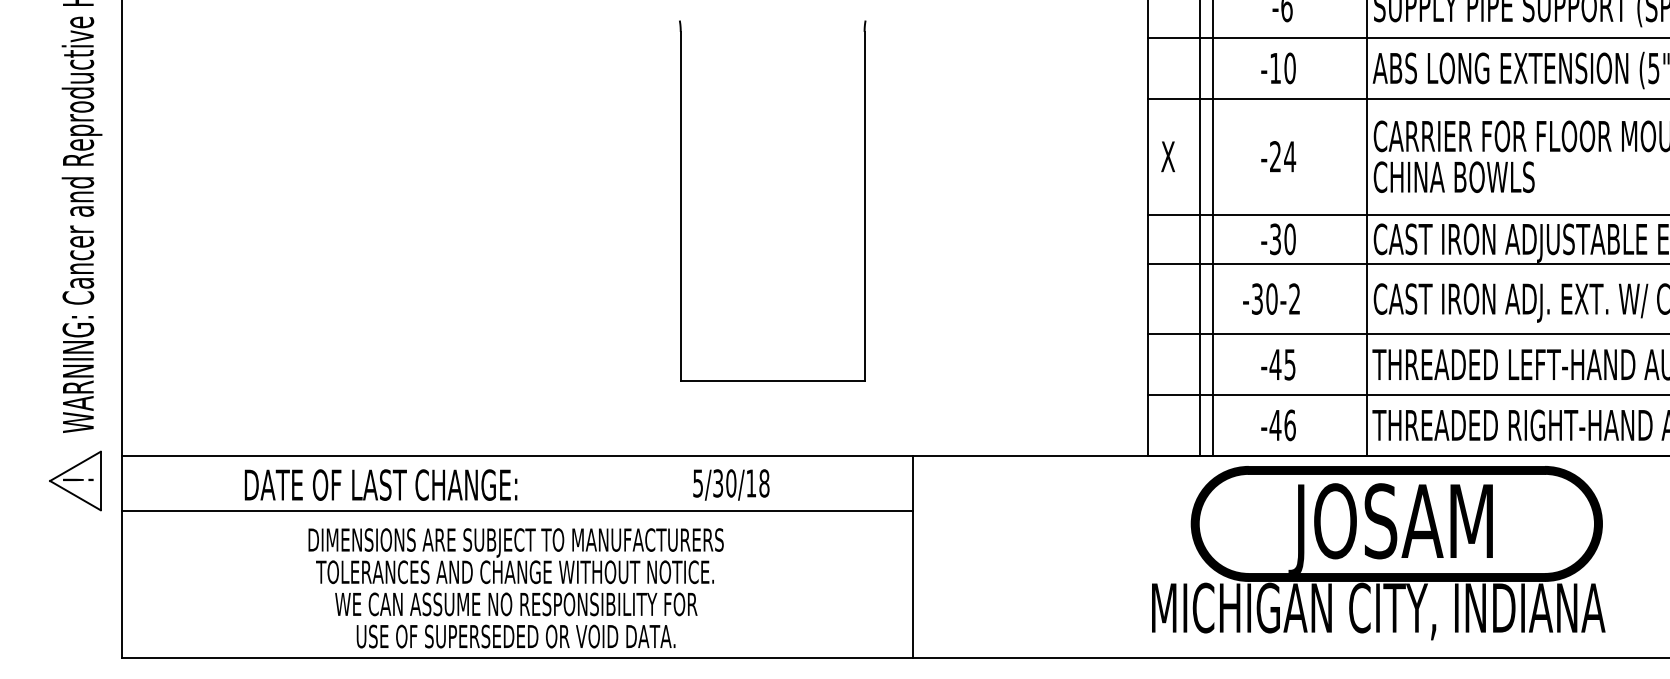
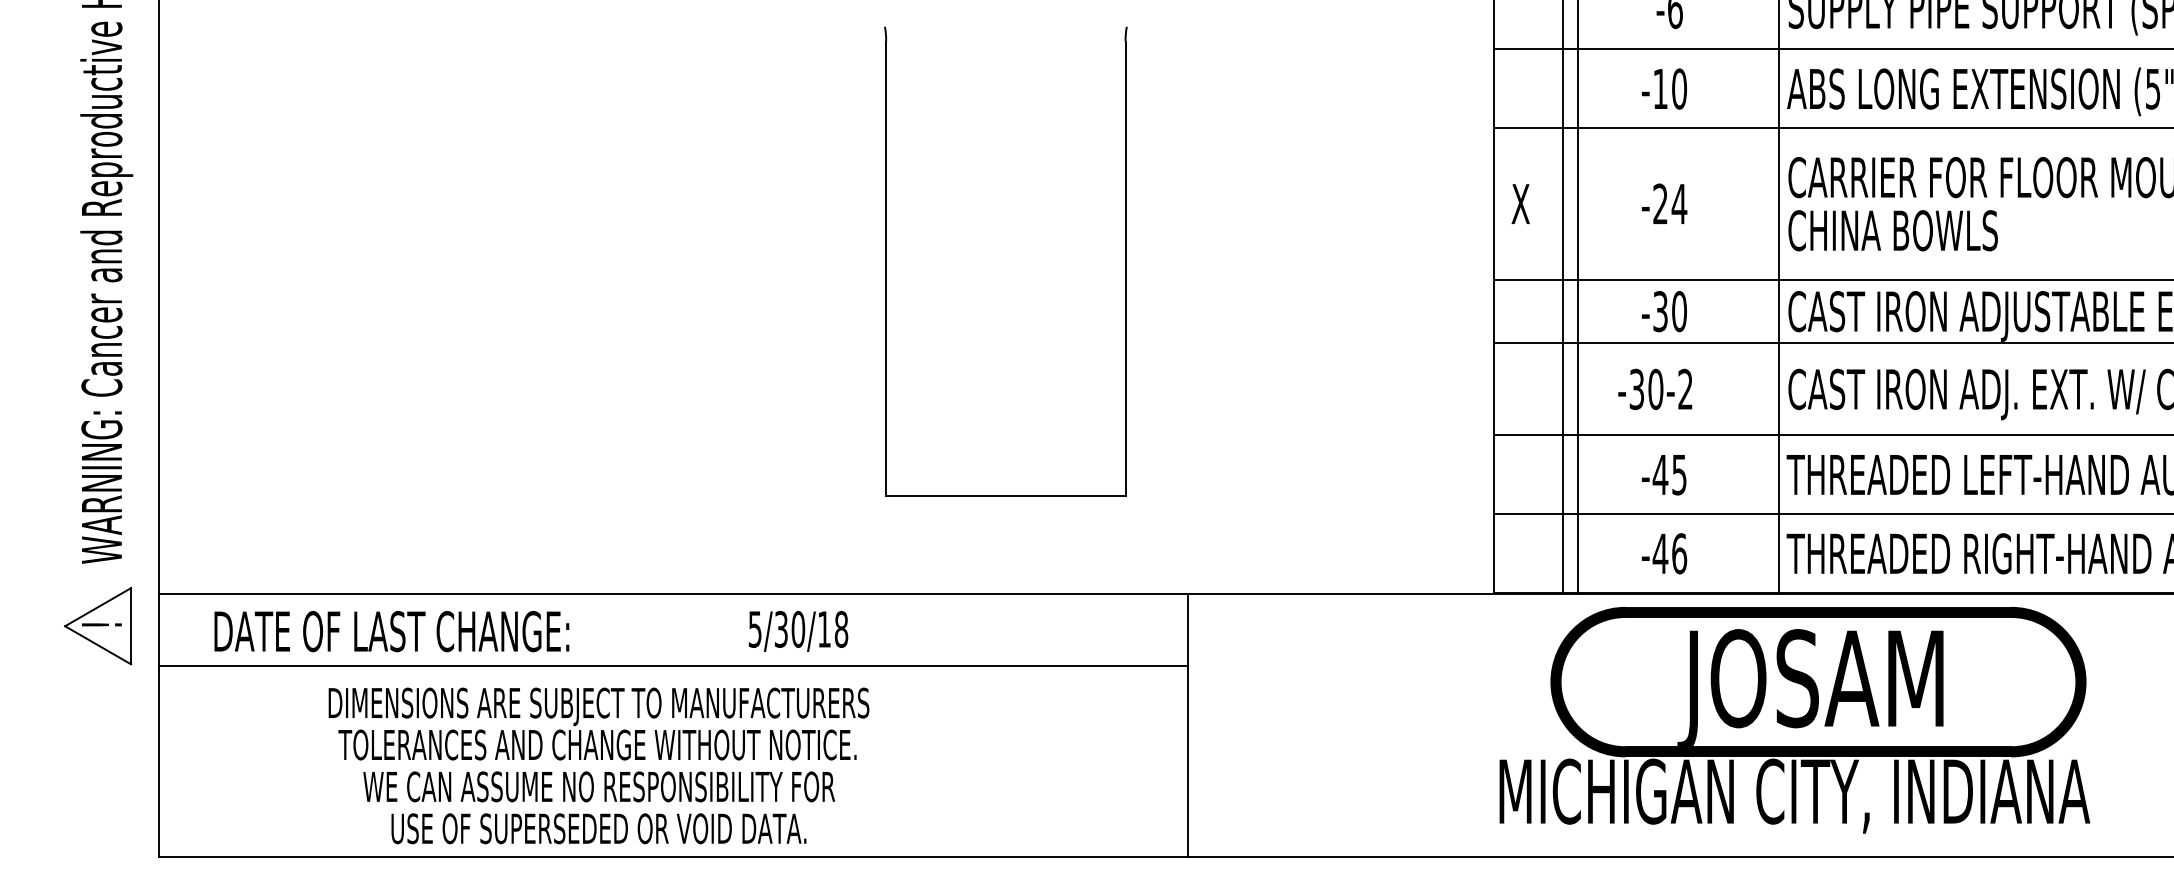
text: (380, 484) -> (391, 630), moved
text: (731, 484) -> (798, 630), moved
text: (515, 588) -> (598, 766), moved

